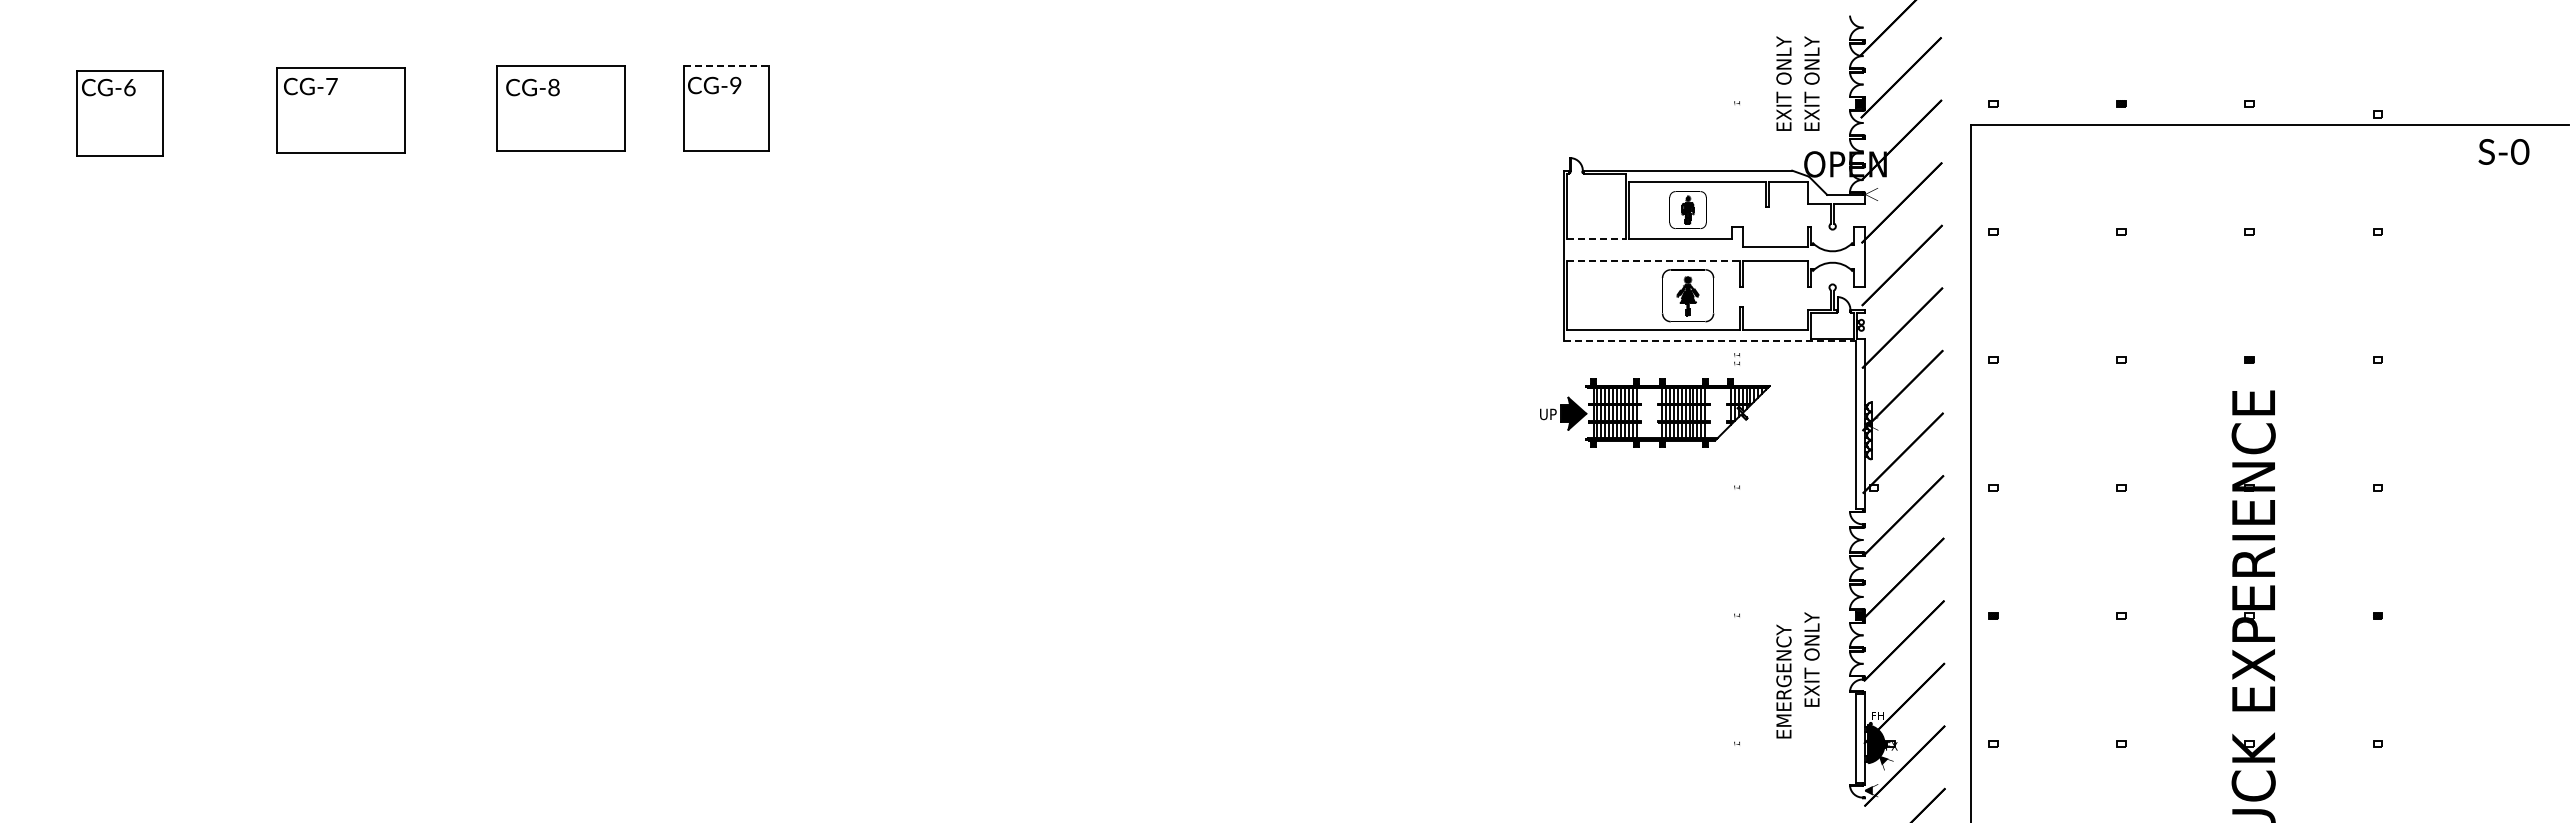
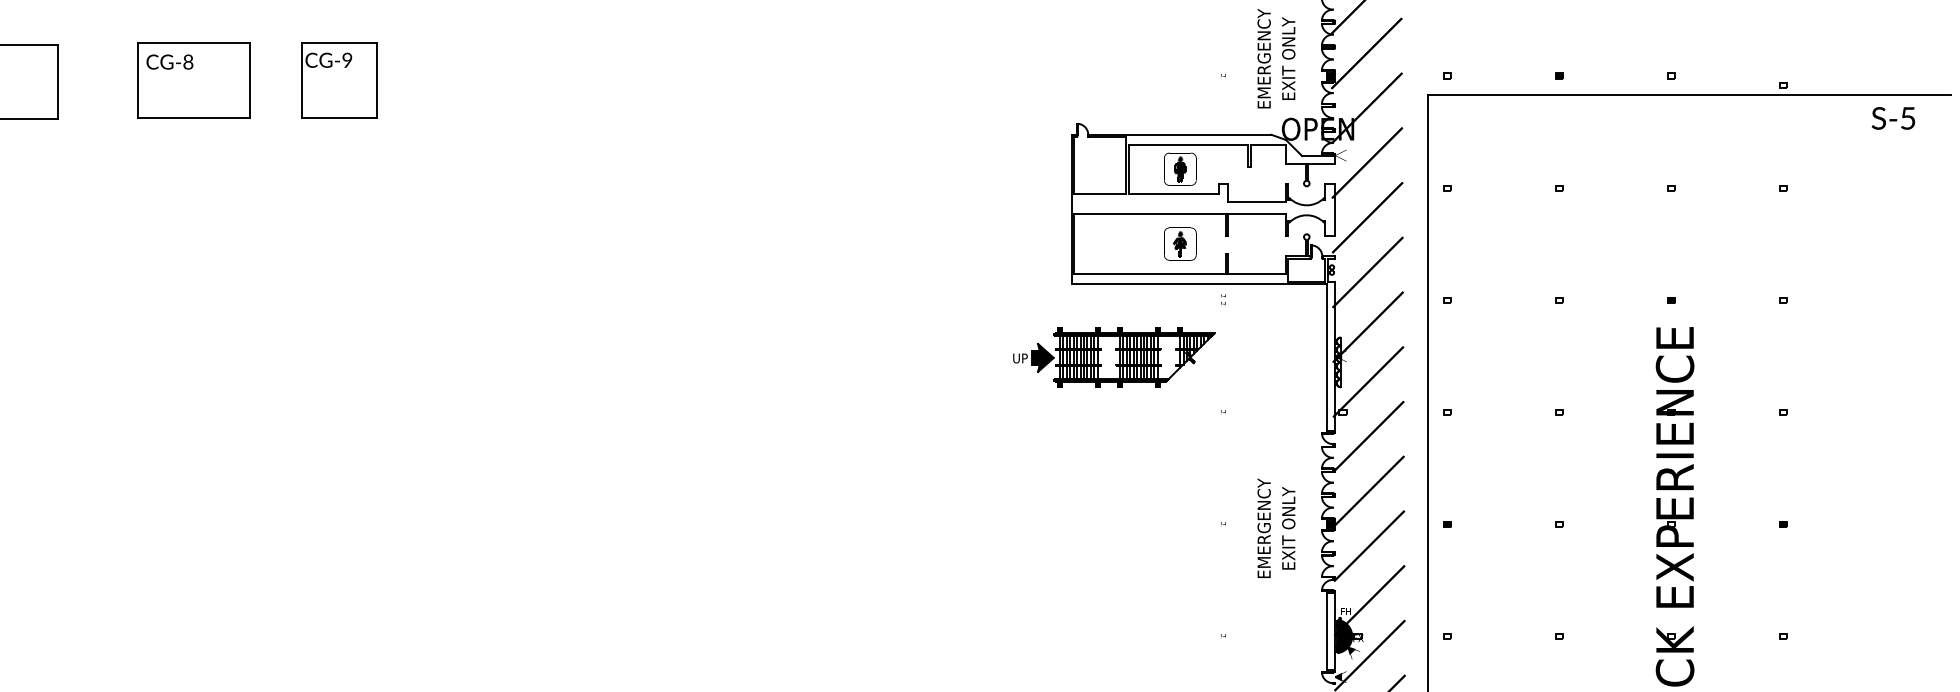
line: (726, 65) -> (339, 42), dashed -> solid
text: (1783, 83) -> (1263, 58), EXIT ONLY -> EMERGENCY
text: (2520, 151) -> (1908, 118), S-0 -> S-5
line: (1596, 238) -> (1100, 194), dashed -> solid
line: (1653, 261) -> (1150, 214), dashed -> solid
part: (1687, 295) -> (1179, 243), size x0.71
line: (1710, 341) -> (1199, 284), dashed -> solid
part: (1655, 412) -> (1114, 356), moved
text: (1811, 659) -> (1288, 528), moved
text: (1783, 681) -> (1263, 528), moved

